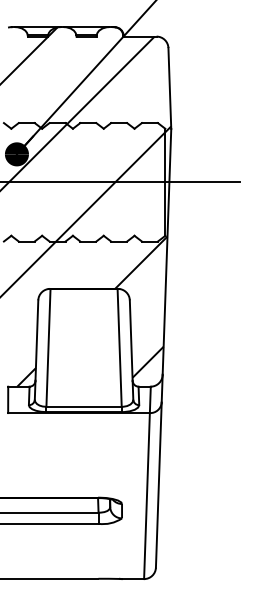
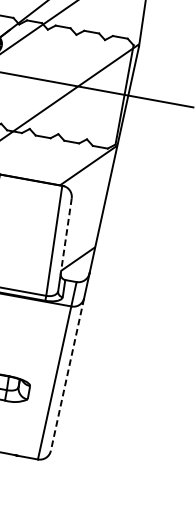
line: (131, 341) -> (66, 236), solid -> dashed
line: (158, 485) -> (67, 375), solid -> dashed

